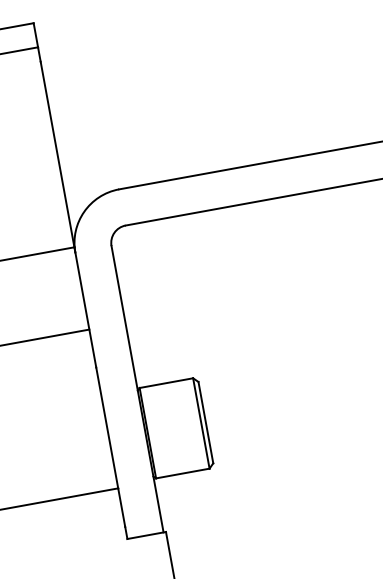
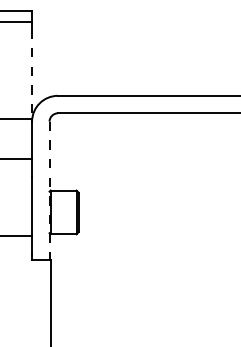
line: (58, 154) -> (32, 74), solid -> dashed
line: (137, 390) -> (49, 191), solid -> dashed

